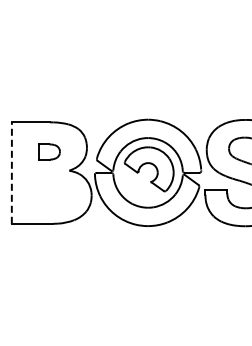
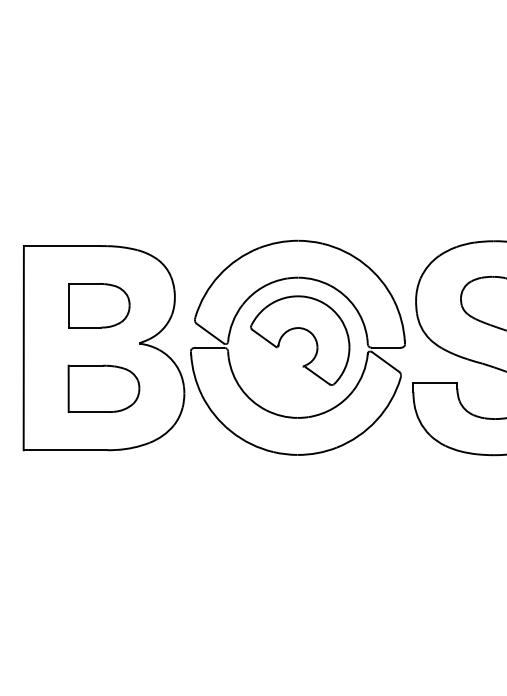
part: (49, 151) -> (99, 304), size x1.43
line: (11, 173) -> (23, 349), dashed -> solid
part: (51, 192) -> (103, 387), added

